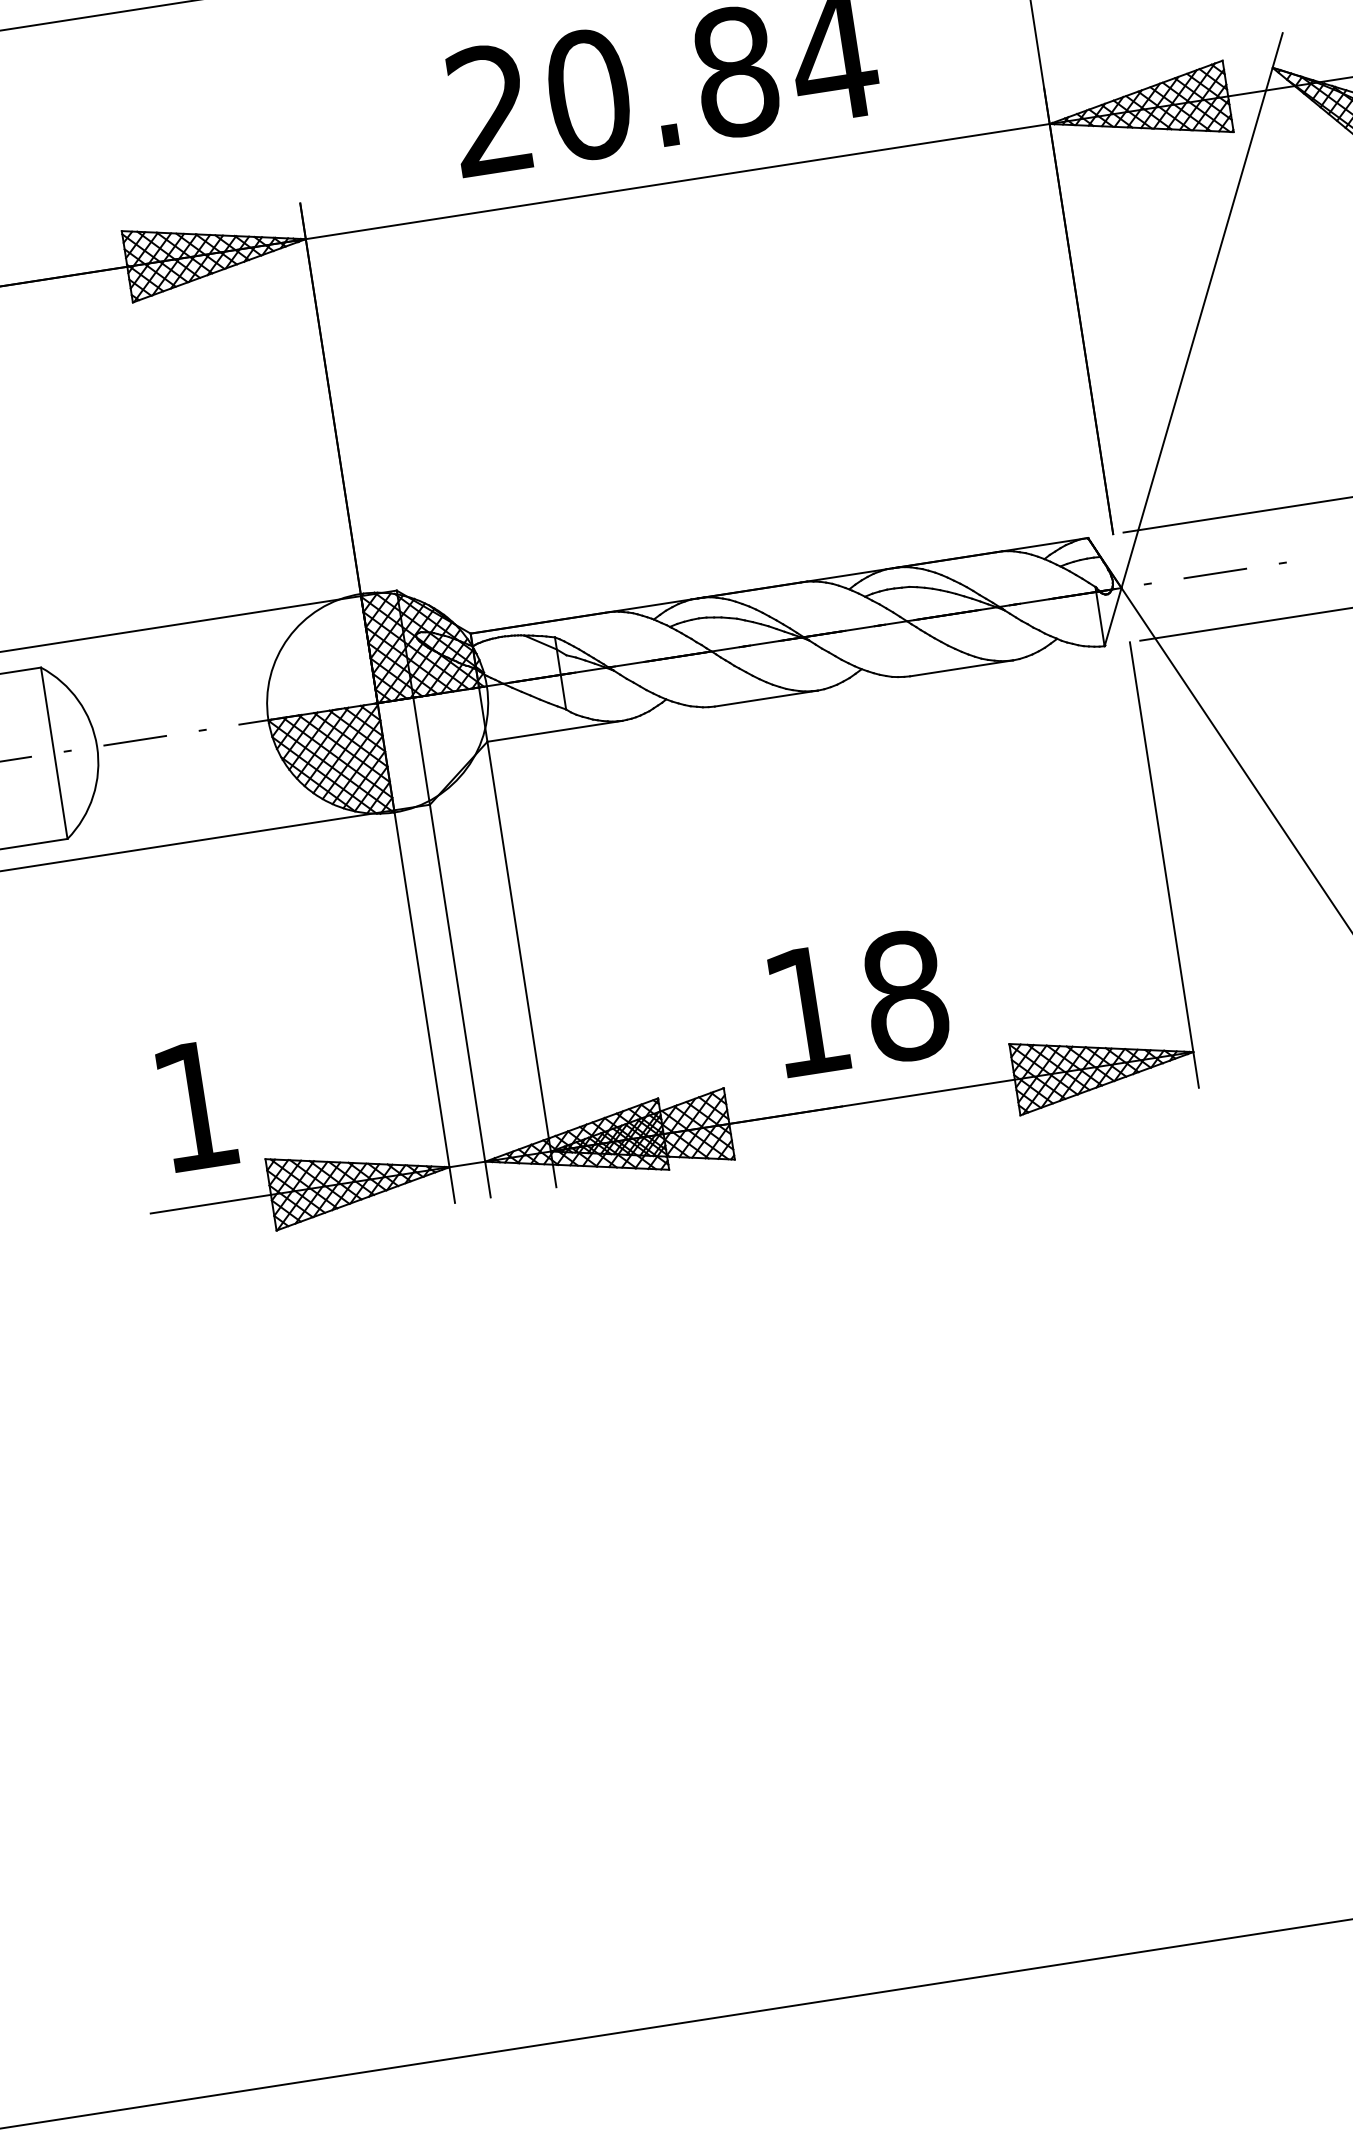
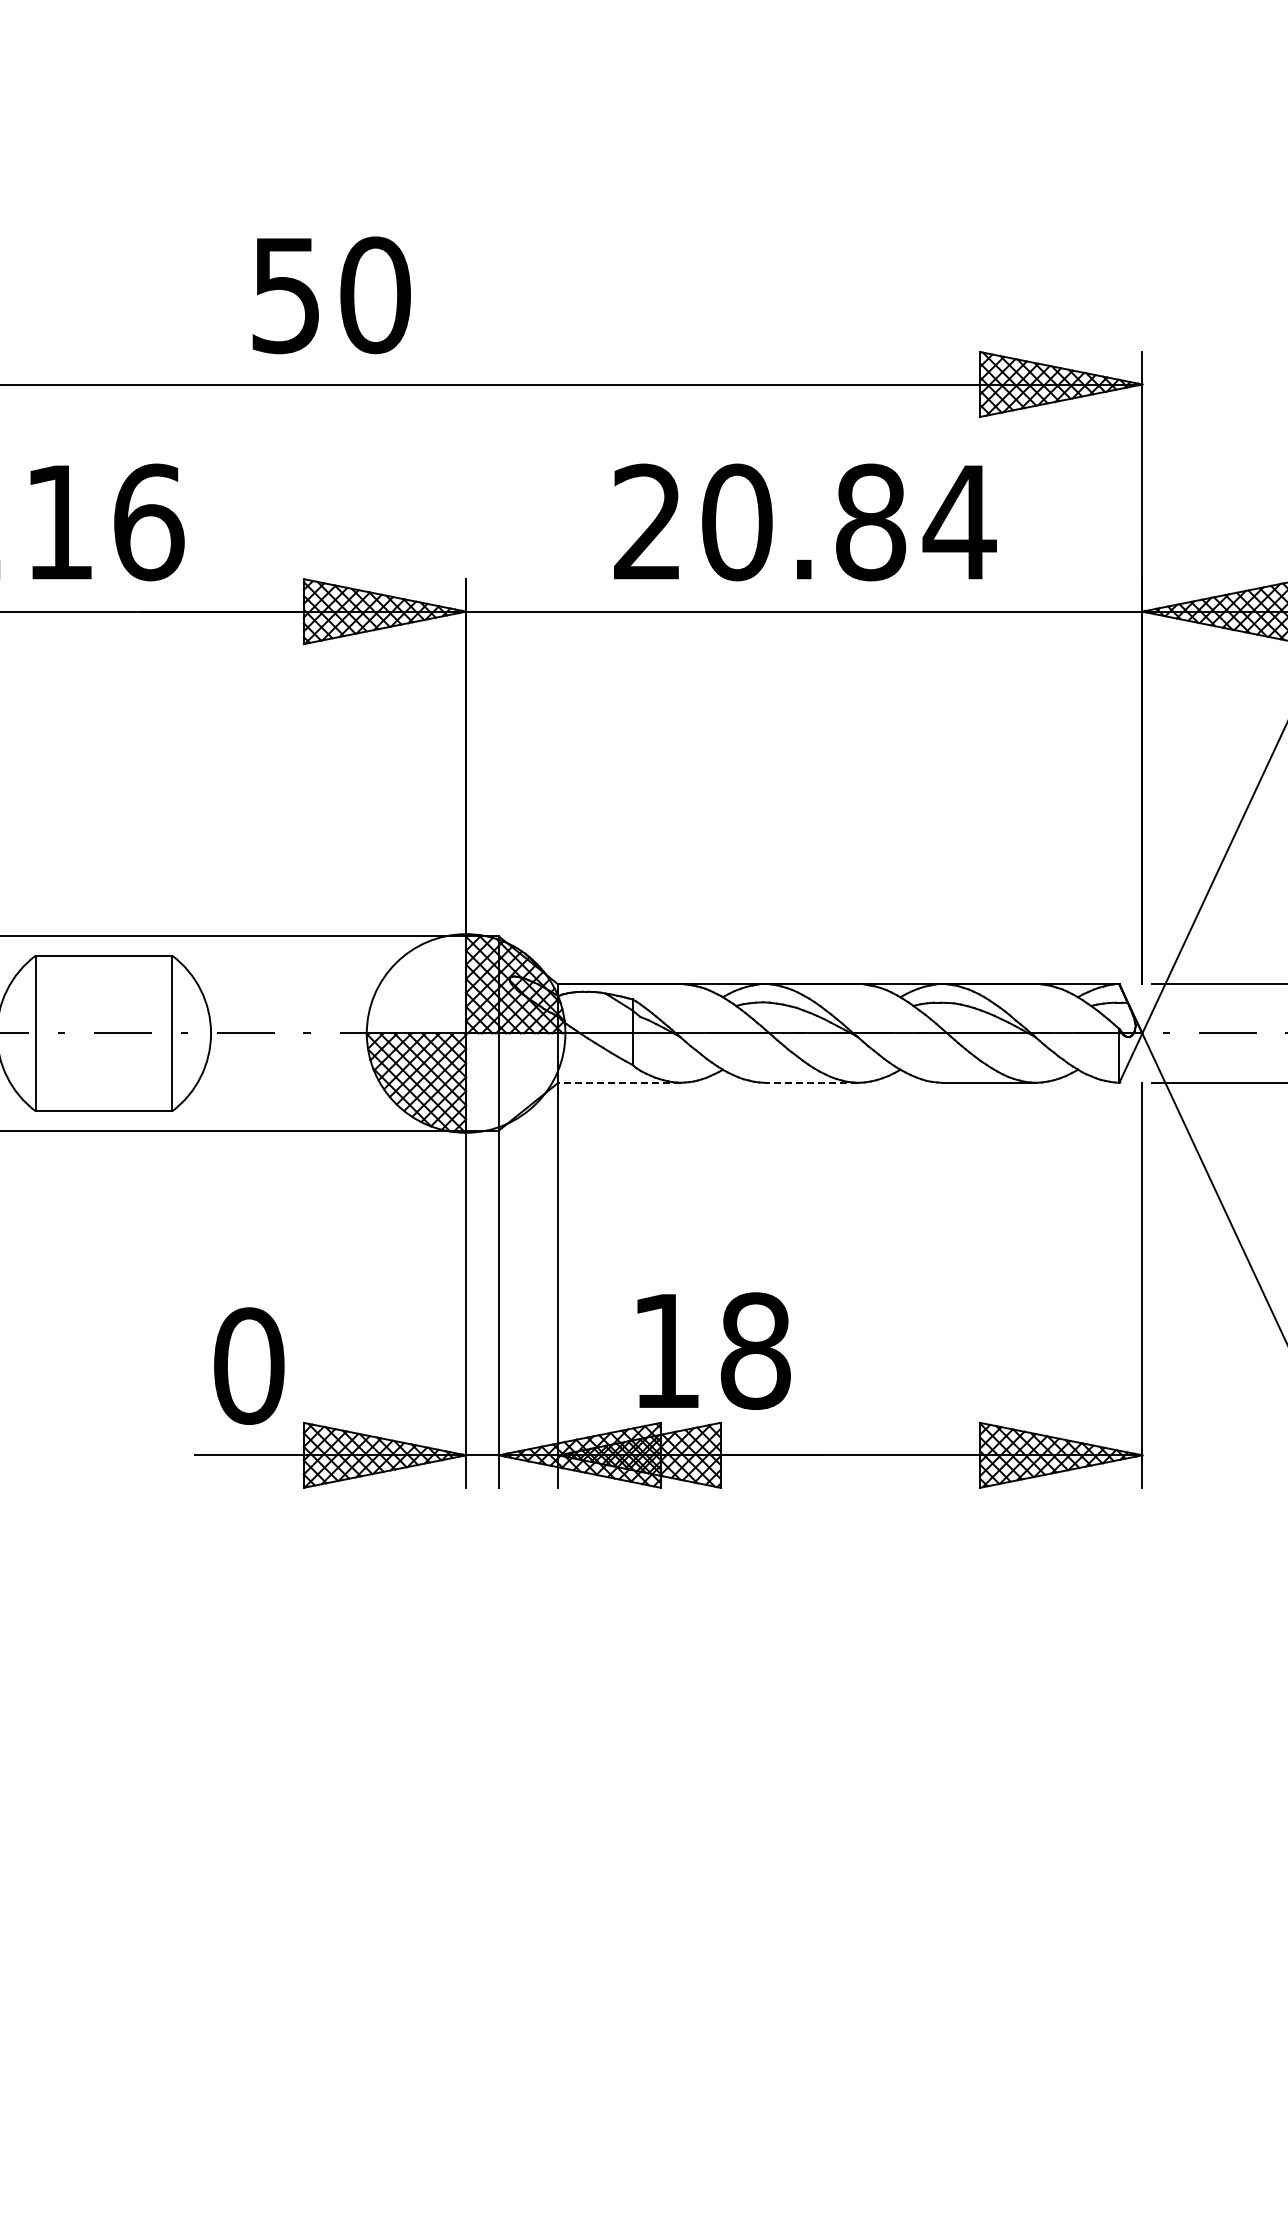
line: (765, 698) -> (811, 1082), solid -> dashed
line: (554, 731) -> (619, 1082), solid -> dashed
text: (859, 1002) -> (713, 1350), moved
text: (195, 1105) -> (249, 1365), 1 -> 0

